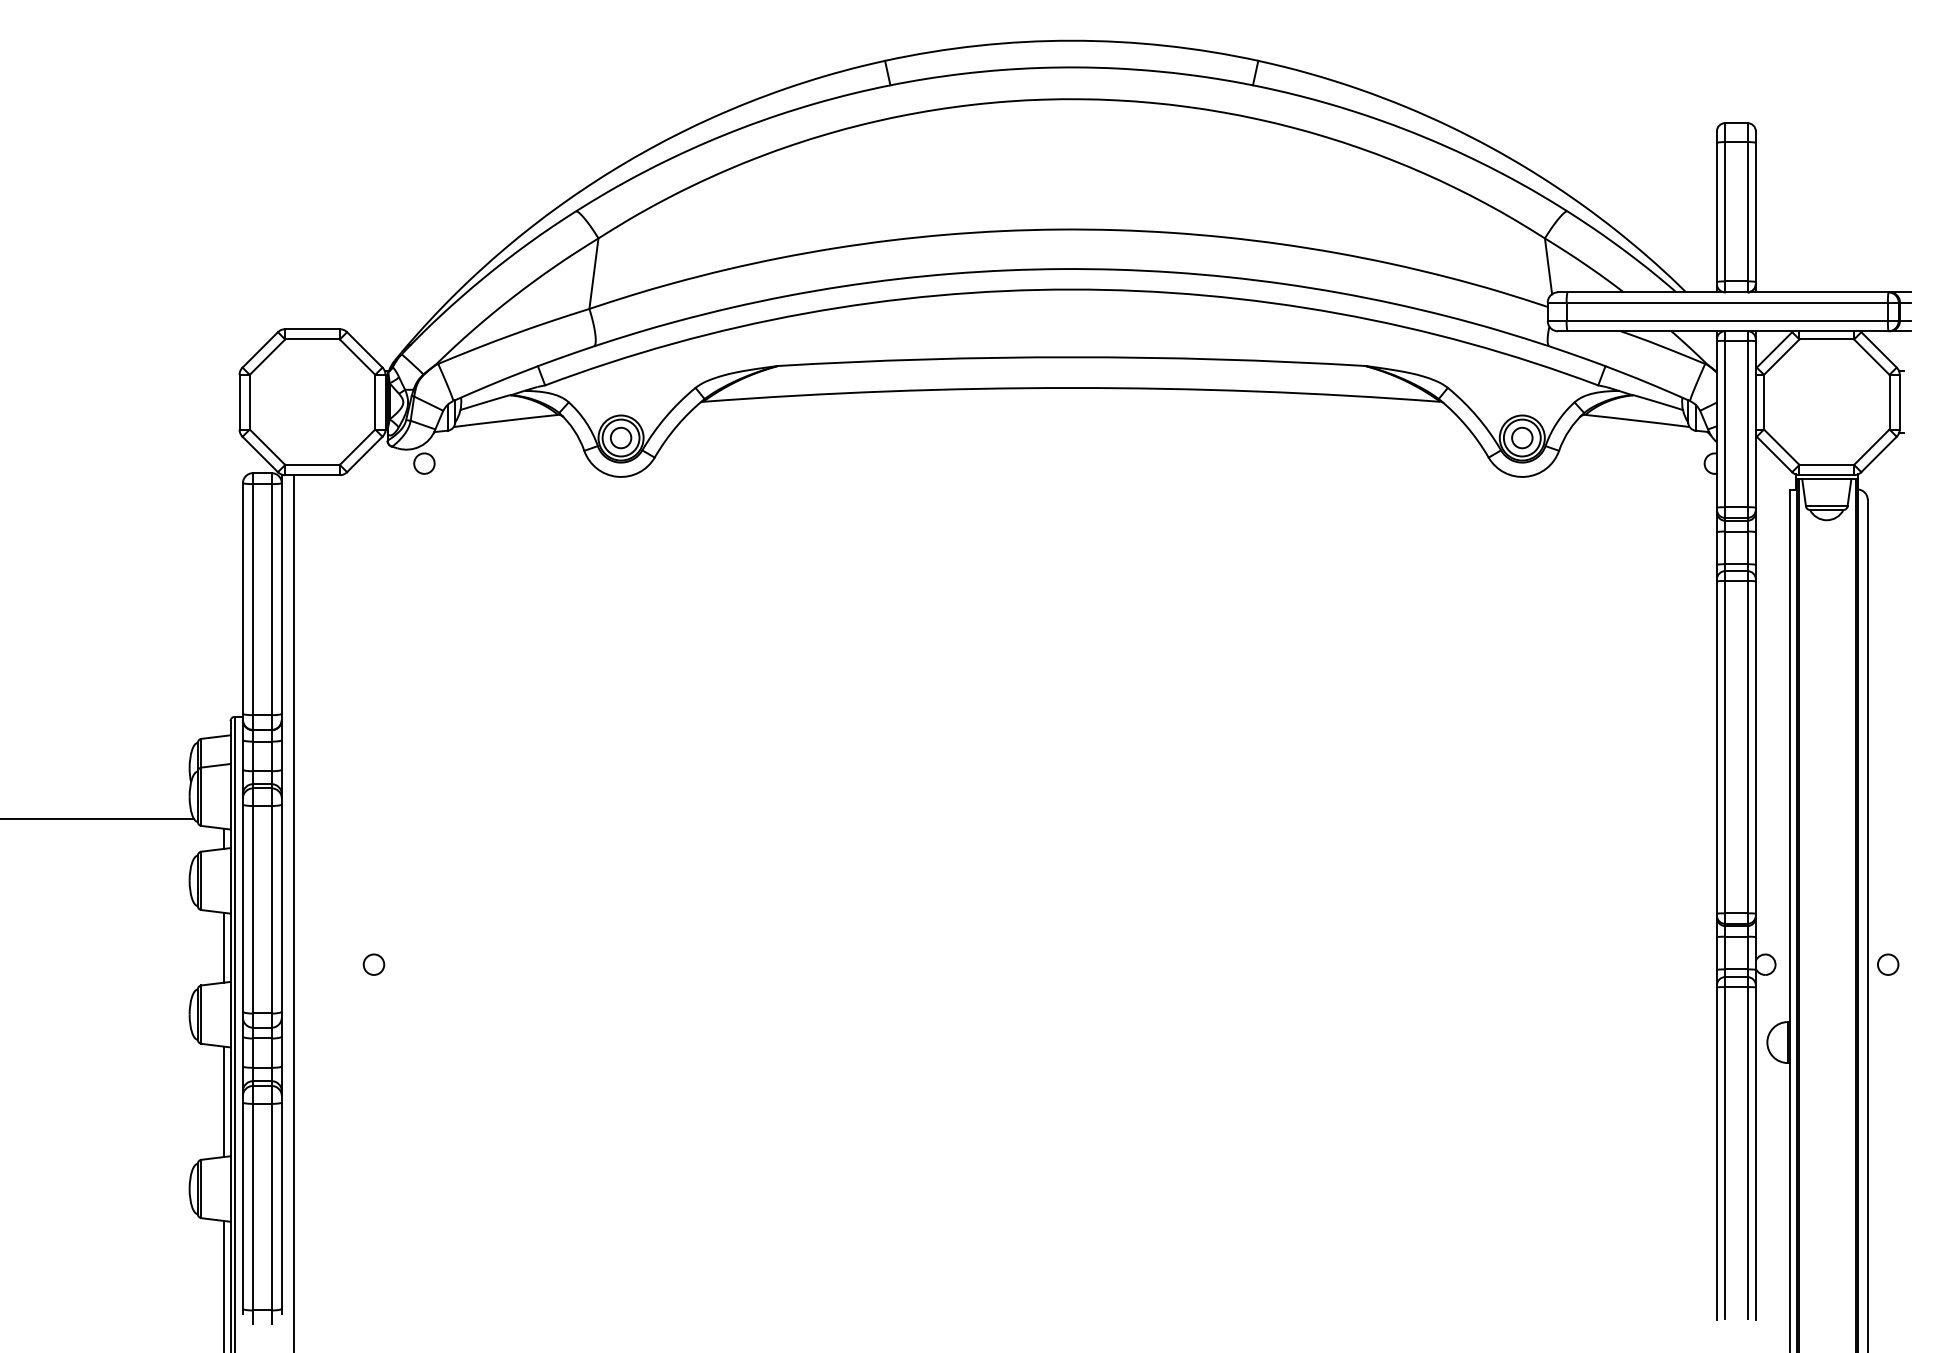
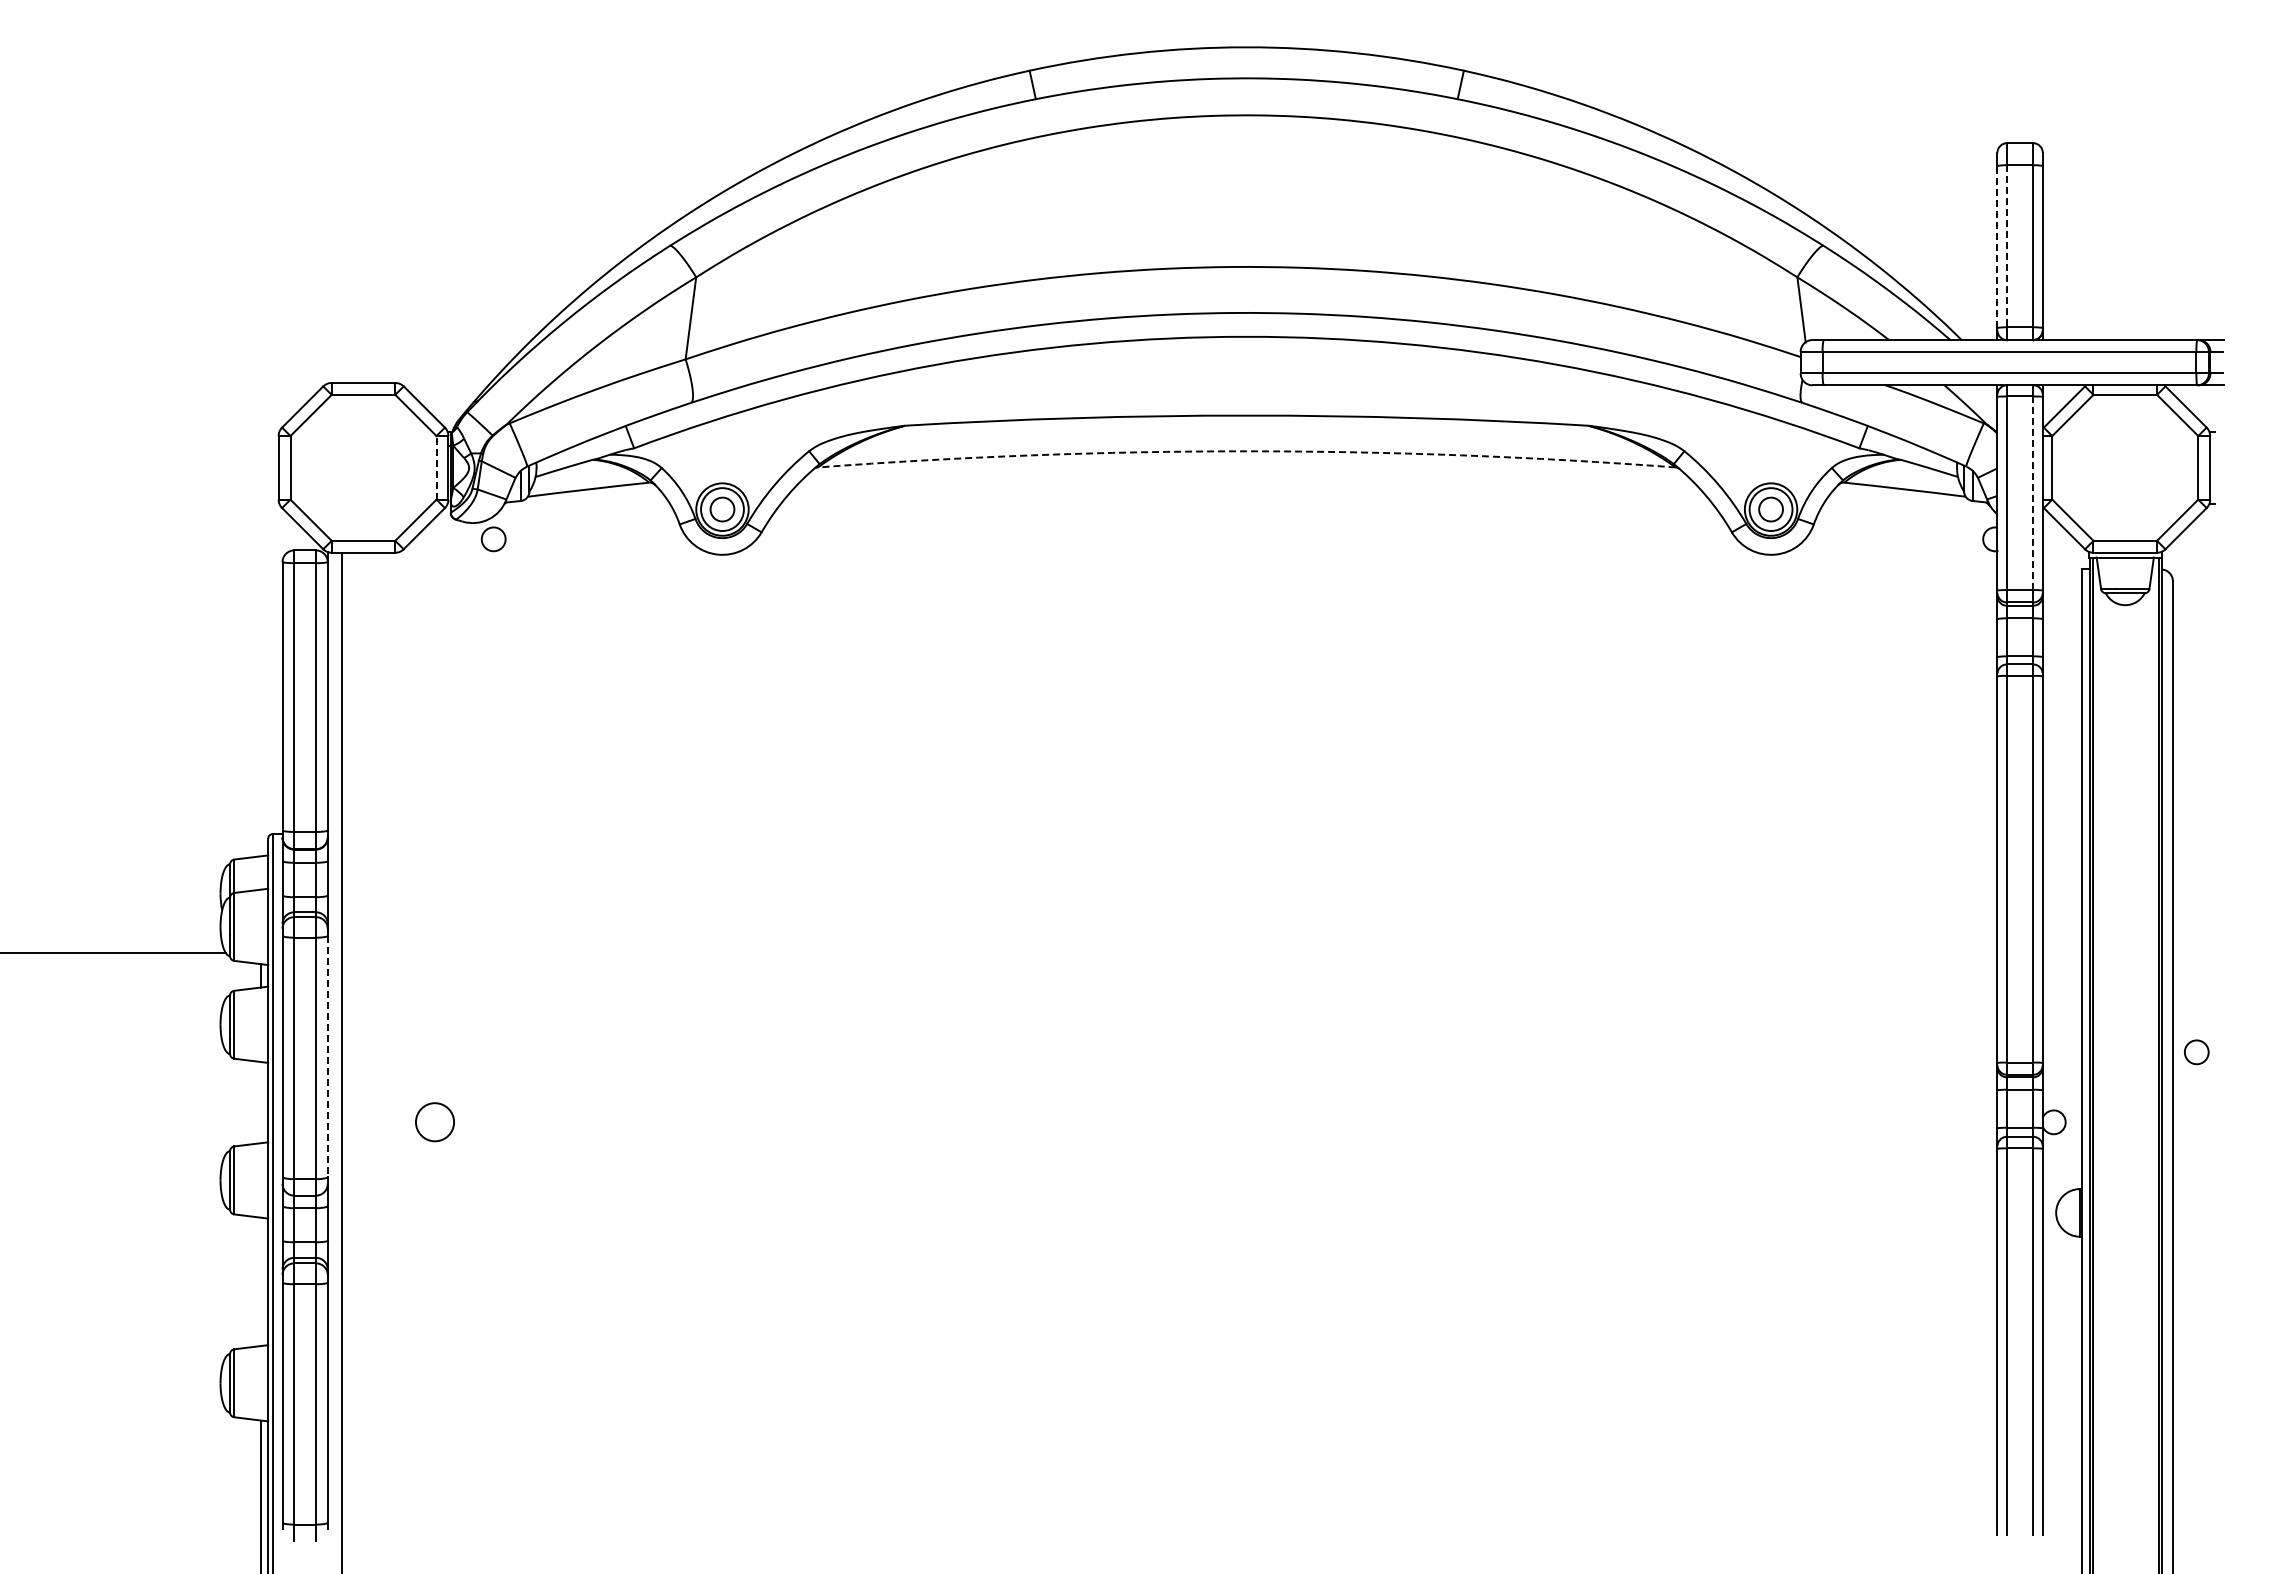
line: (1716, 211) -> (1997, 246), solid -> dashed
line: (1725, 211) -> (2007, 246), solid -> dashed
arc: (1071, 388) -> (1246, 451), solid -> dashed
line: (375, 401) -> (436, 467), solid -> dashed
line: (1747, 424) -> (2033, 493), solid -> dashed
line: (281, 908) -> (327, 1056), solid -> dashed
line: (224, 947) -> (261, 1102), removed
circle: (373, 964) -> (434, 1122), size x1.6
circle: (1887, 964) -> (2196, 1052), moved
line: (224, 1101) -> (261, 1281), removed

